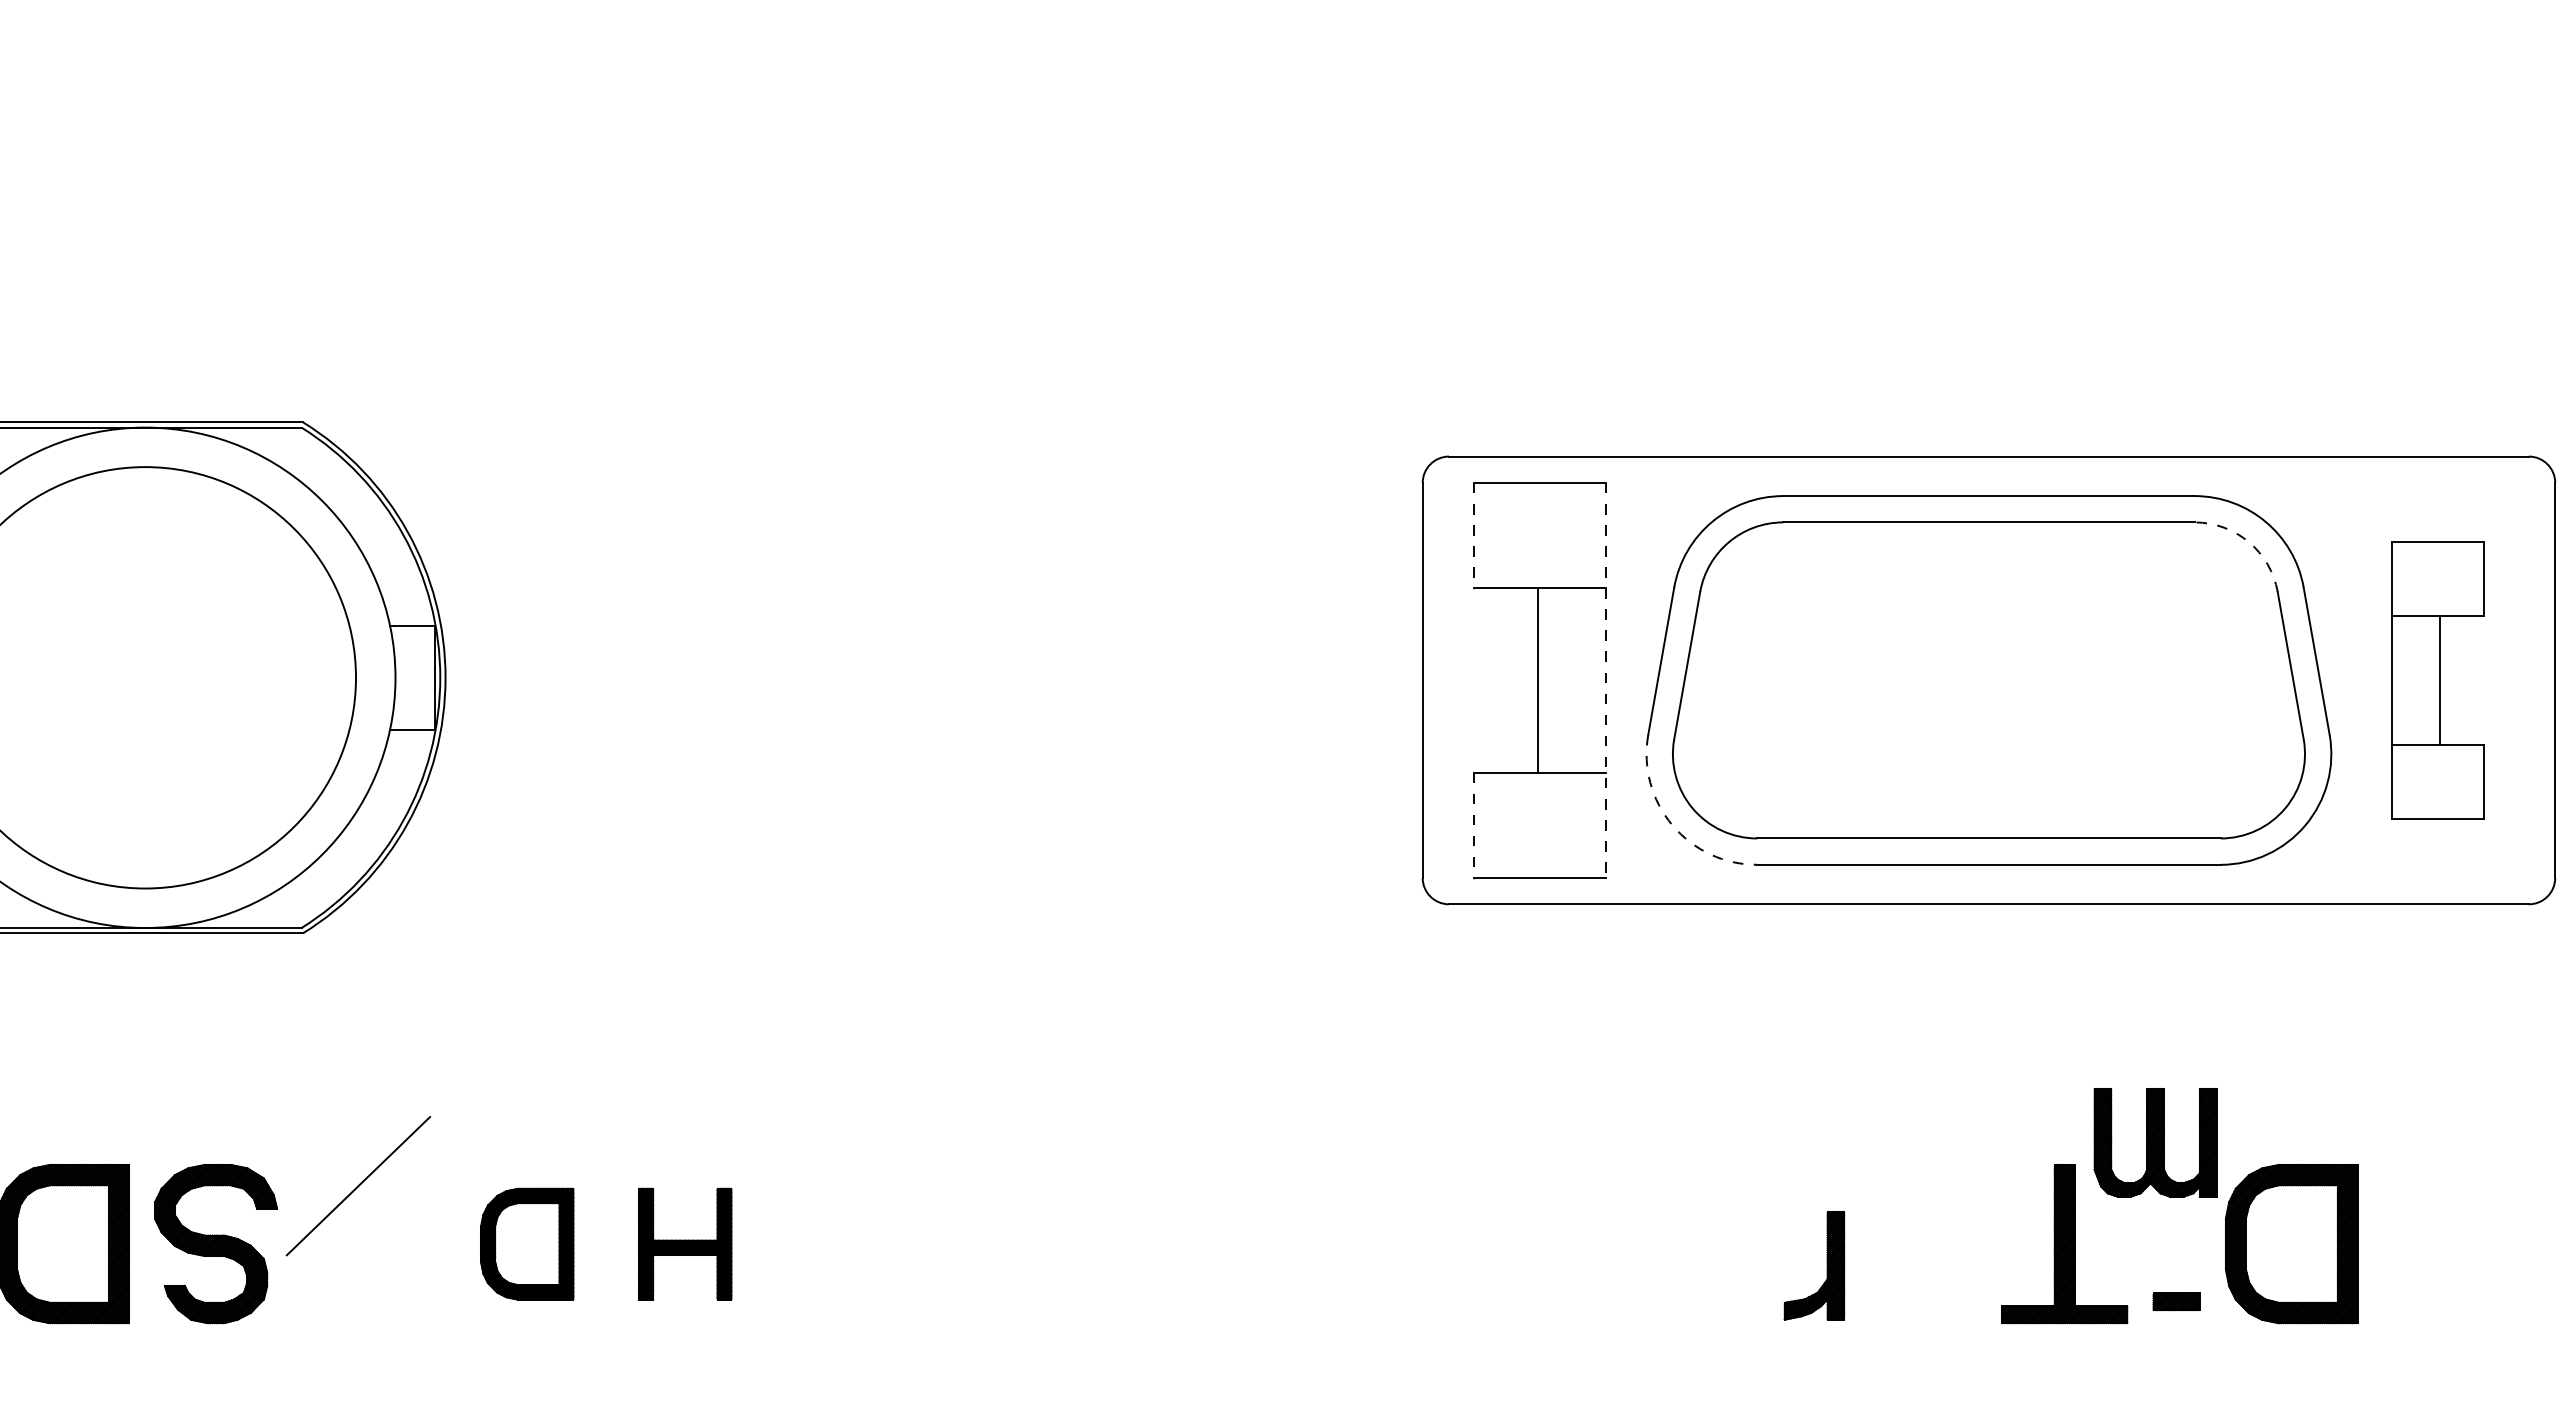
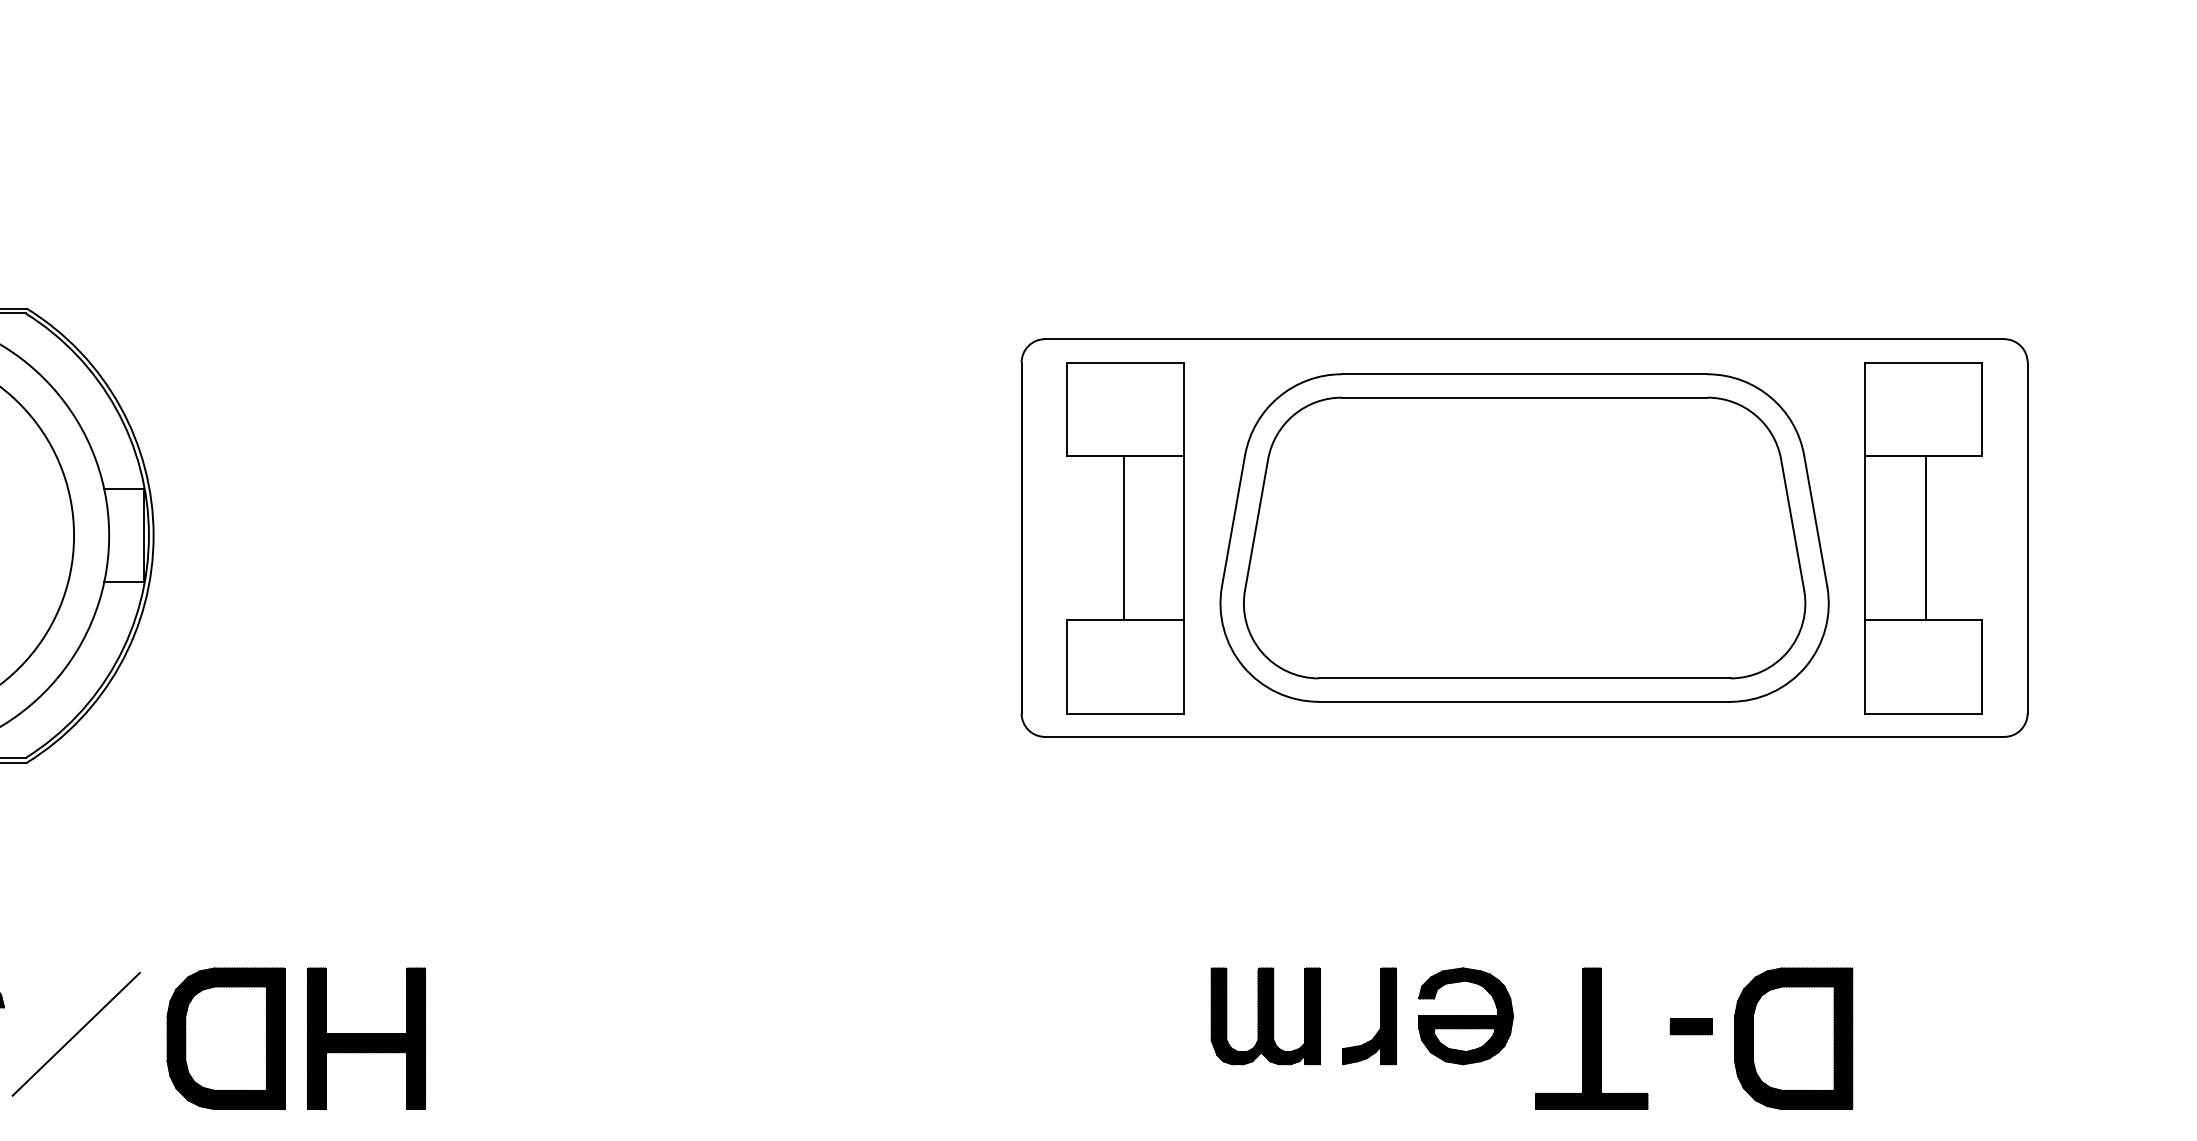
line: (1474, 535) -> (1067, 409), dashed -> solid
arc: (2248, 542) -> (1755, 415), dashed -> solid
line: (1606, 680) -> (1184, 538), dashed -> solid
part: (2437, 680) -> (1923, 538), size x1.43
line: (1474, 825) -> (1067, 666), dashed -> solid
arc: (1672, 825) -> (1243, 666), dashed -> solid
part: (2155, 1142) -> (1265, 1016), moved
line: (357, 1186) -> (75, 1034), moved
part: (1922, 1218) -> (1465, 1016), added
part: (527, 1244) -> (226, 1039), size x1.43
part: (685, 1244) -> (366, 1039), size x1.43
part: (1826, 1265) -> (1380, 1016), moved
part: (2176, 1301) -> (1691, 1026), moved

